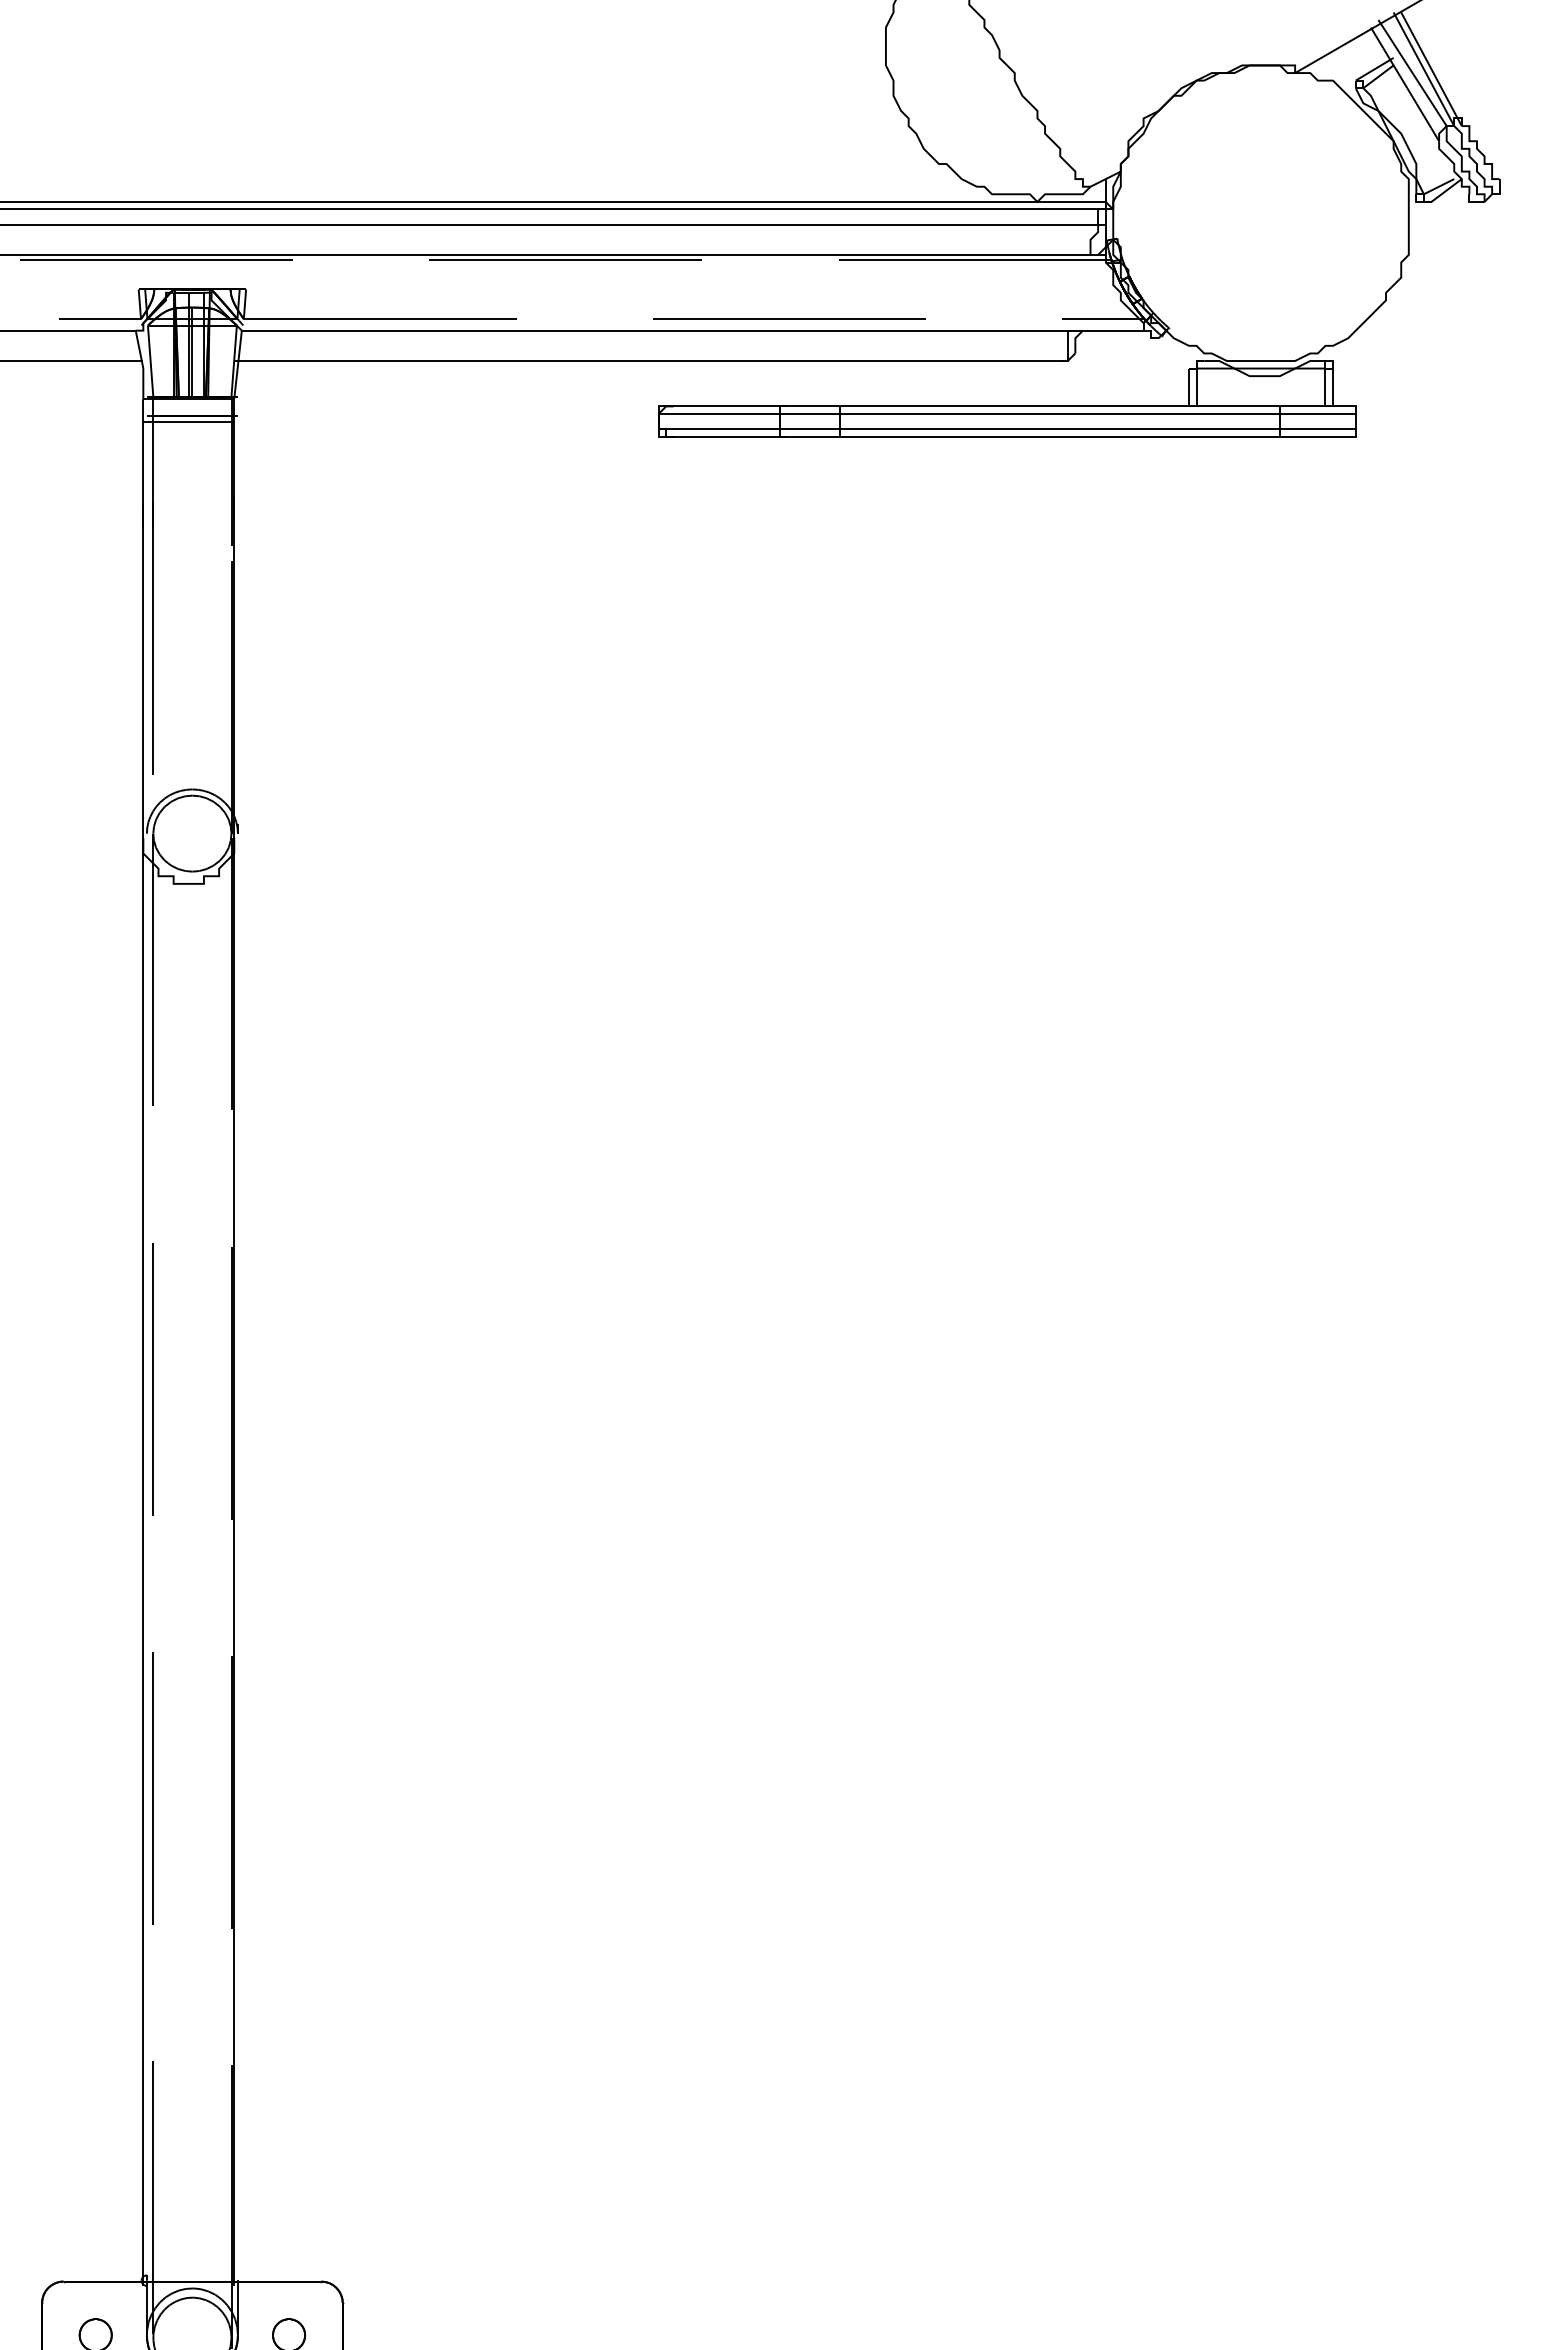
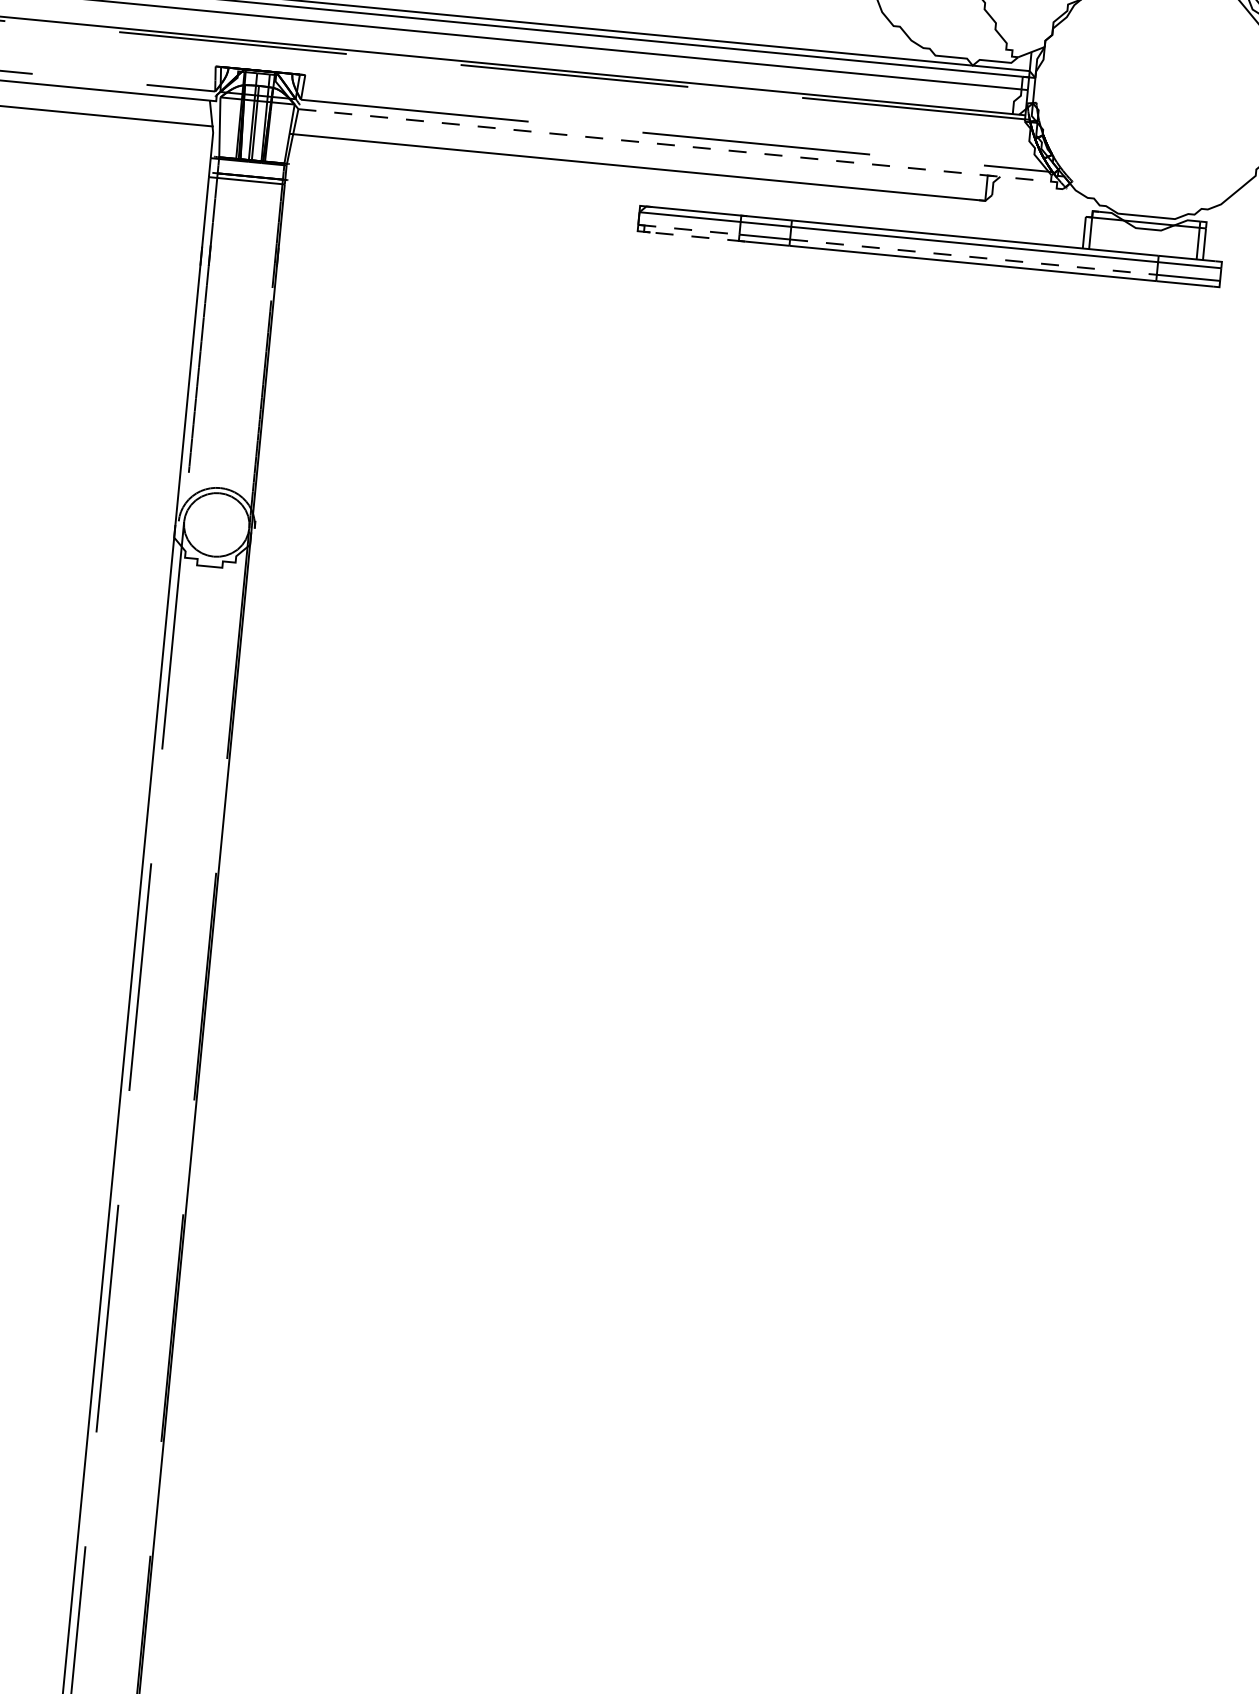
line: (692, 330) -> (674, 145), solid -> dashed
line: (719, 429) -> (689, 230), solid -> dashed
line: (1060, 429) -> (973, 257), solid -> dashed
line: (730, 436) -> (697, 236), solid -> dashed

